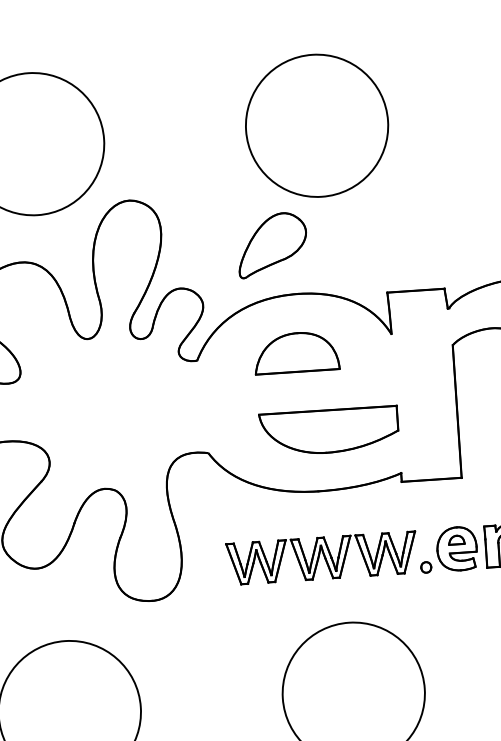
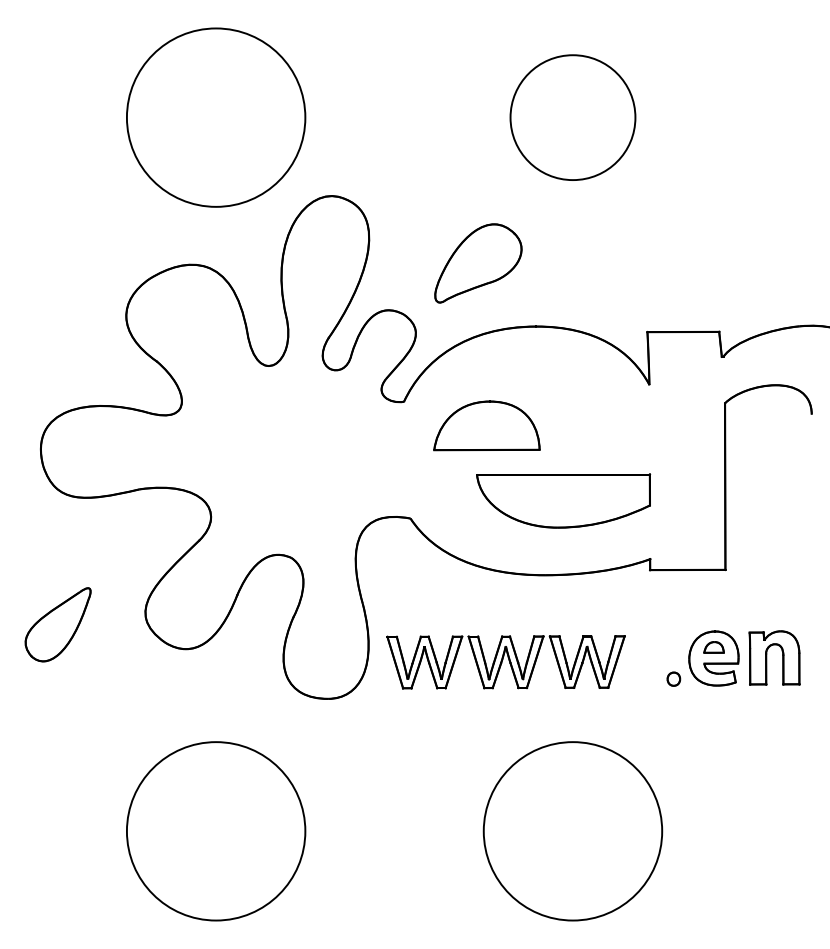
circle: (316, 125) -> (572, 117), size x0.7
part: (272, 245) -> (478, 263), moved
part: (296, 352) -> (486, 425), moved
part: (321, 558) -> (505, 662), moved

